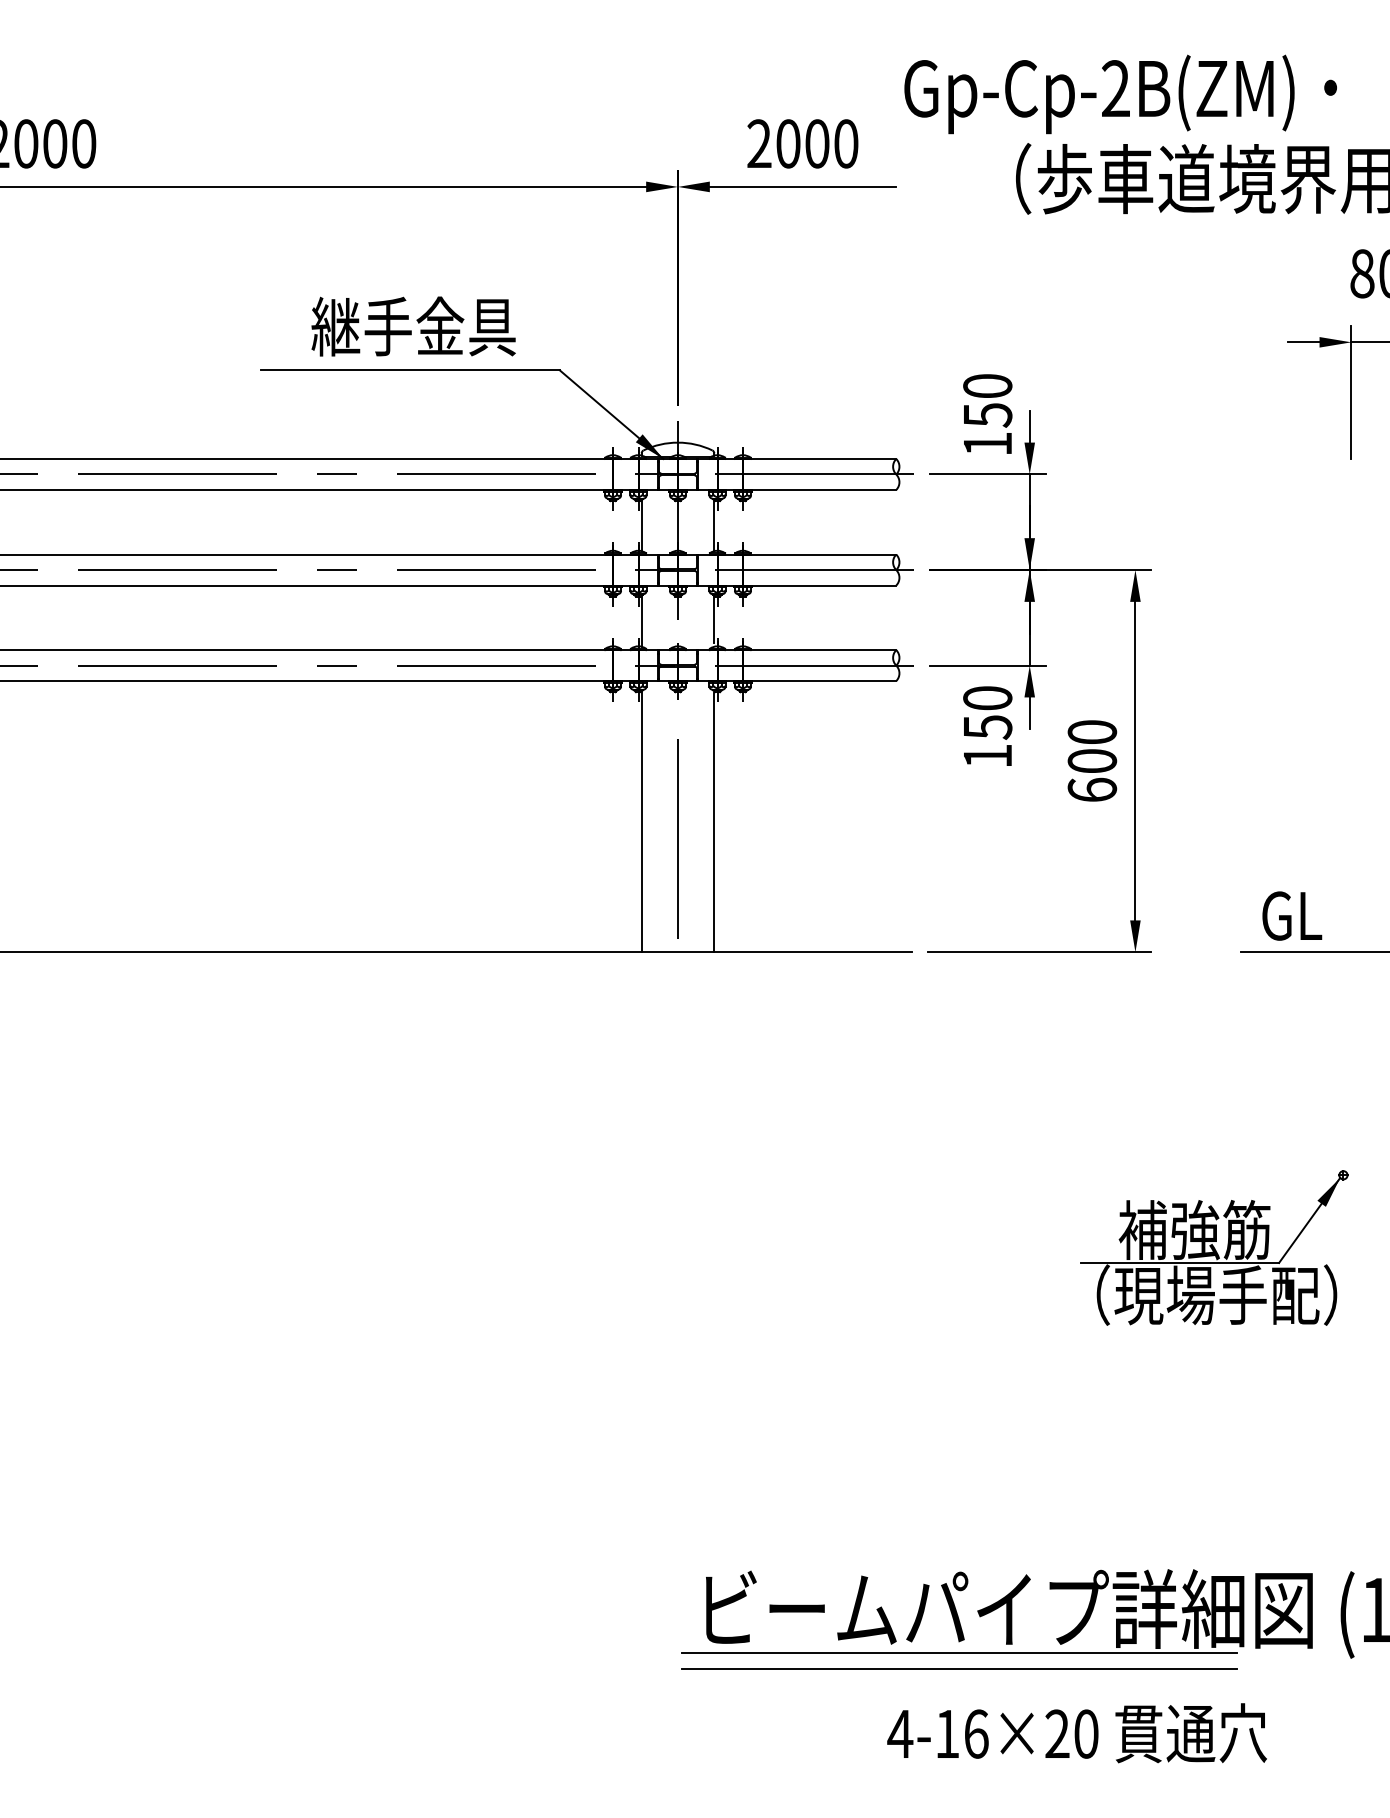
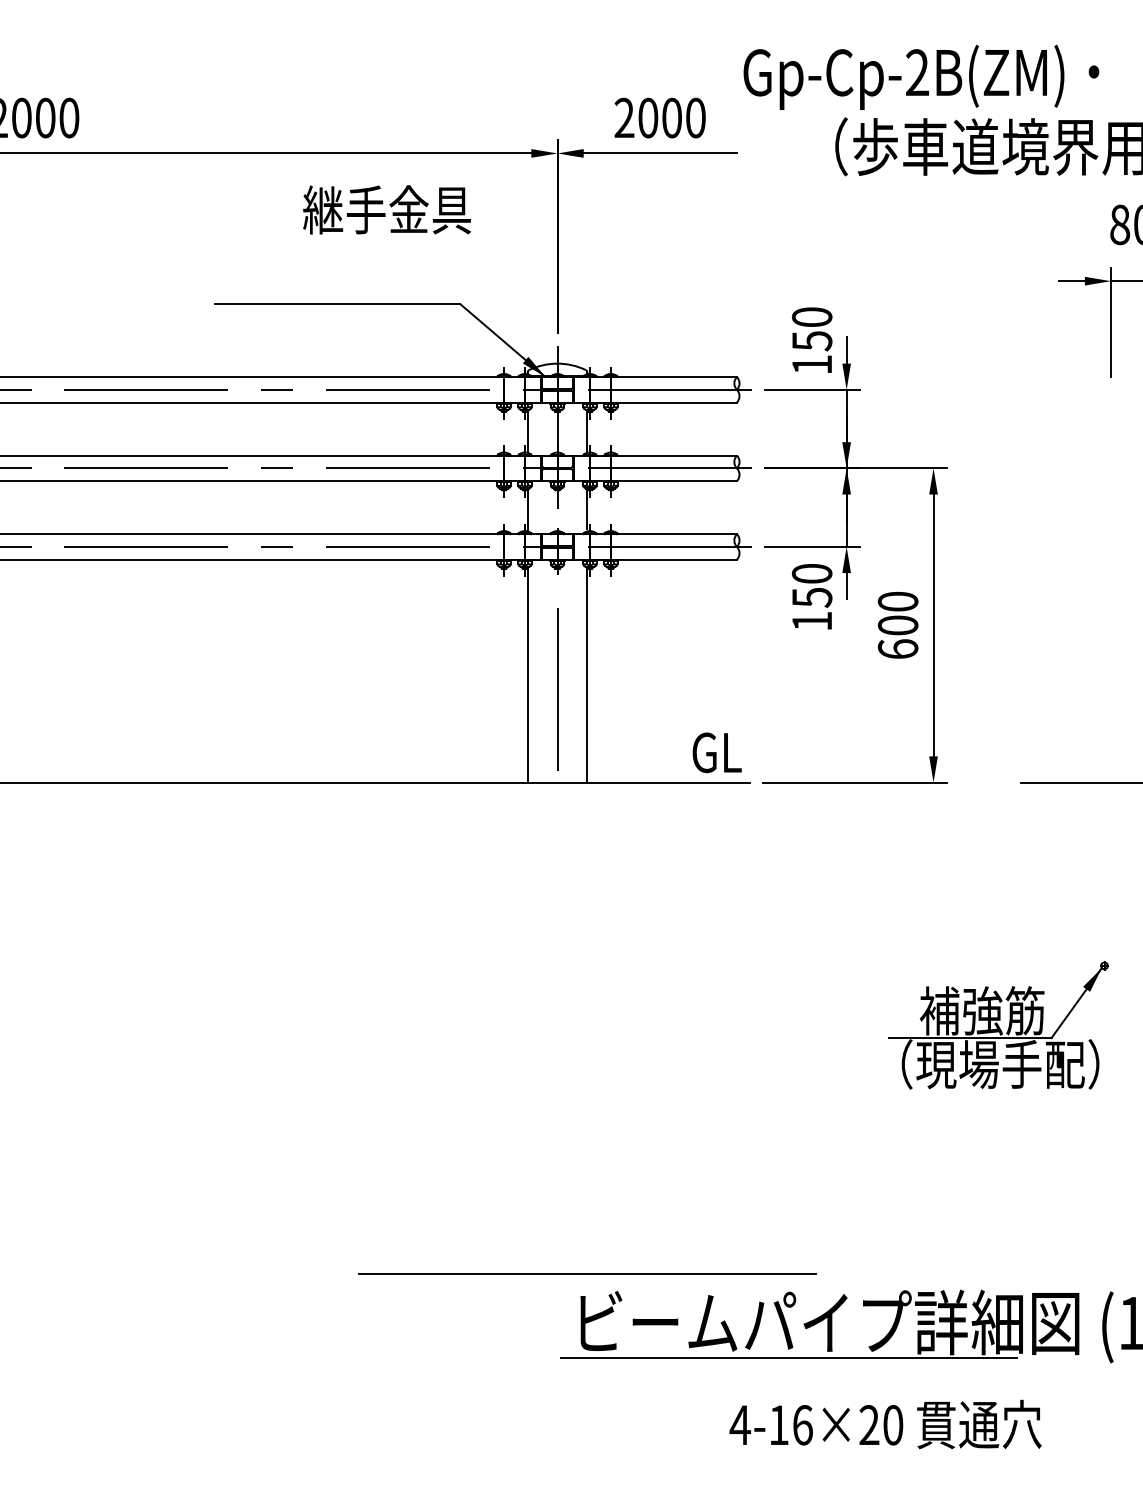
text: (413, 326) -> (386, 209), moved
text: (1292, 915) -> (717, 752), moved
line: (959, 1668) -> (587, 1274), moved

